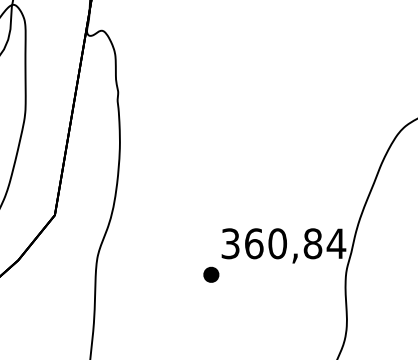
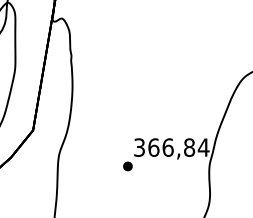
text: (276, 243) -> (167, 147), 360,84 -> 366,84

